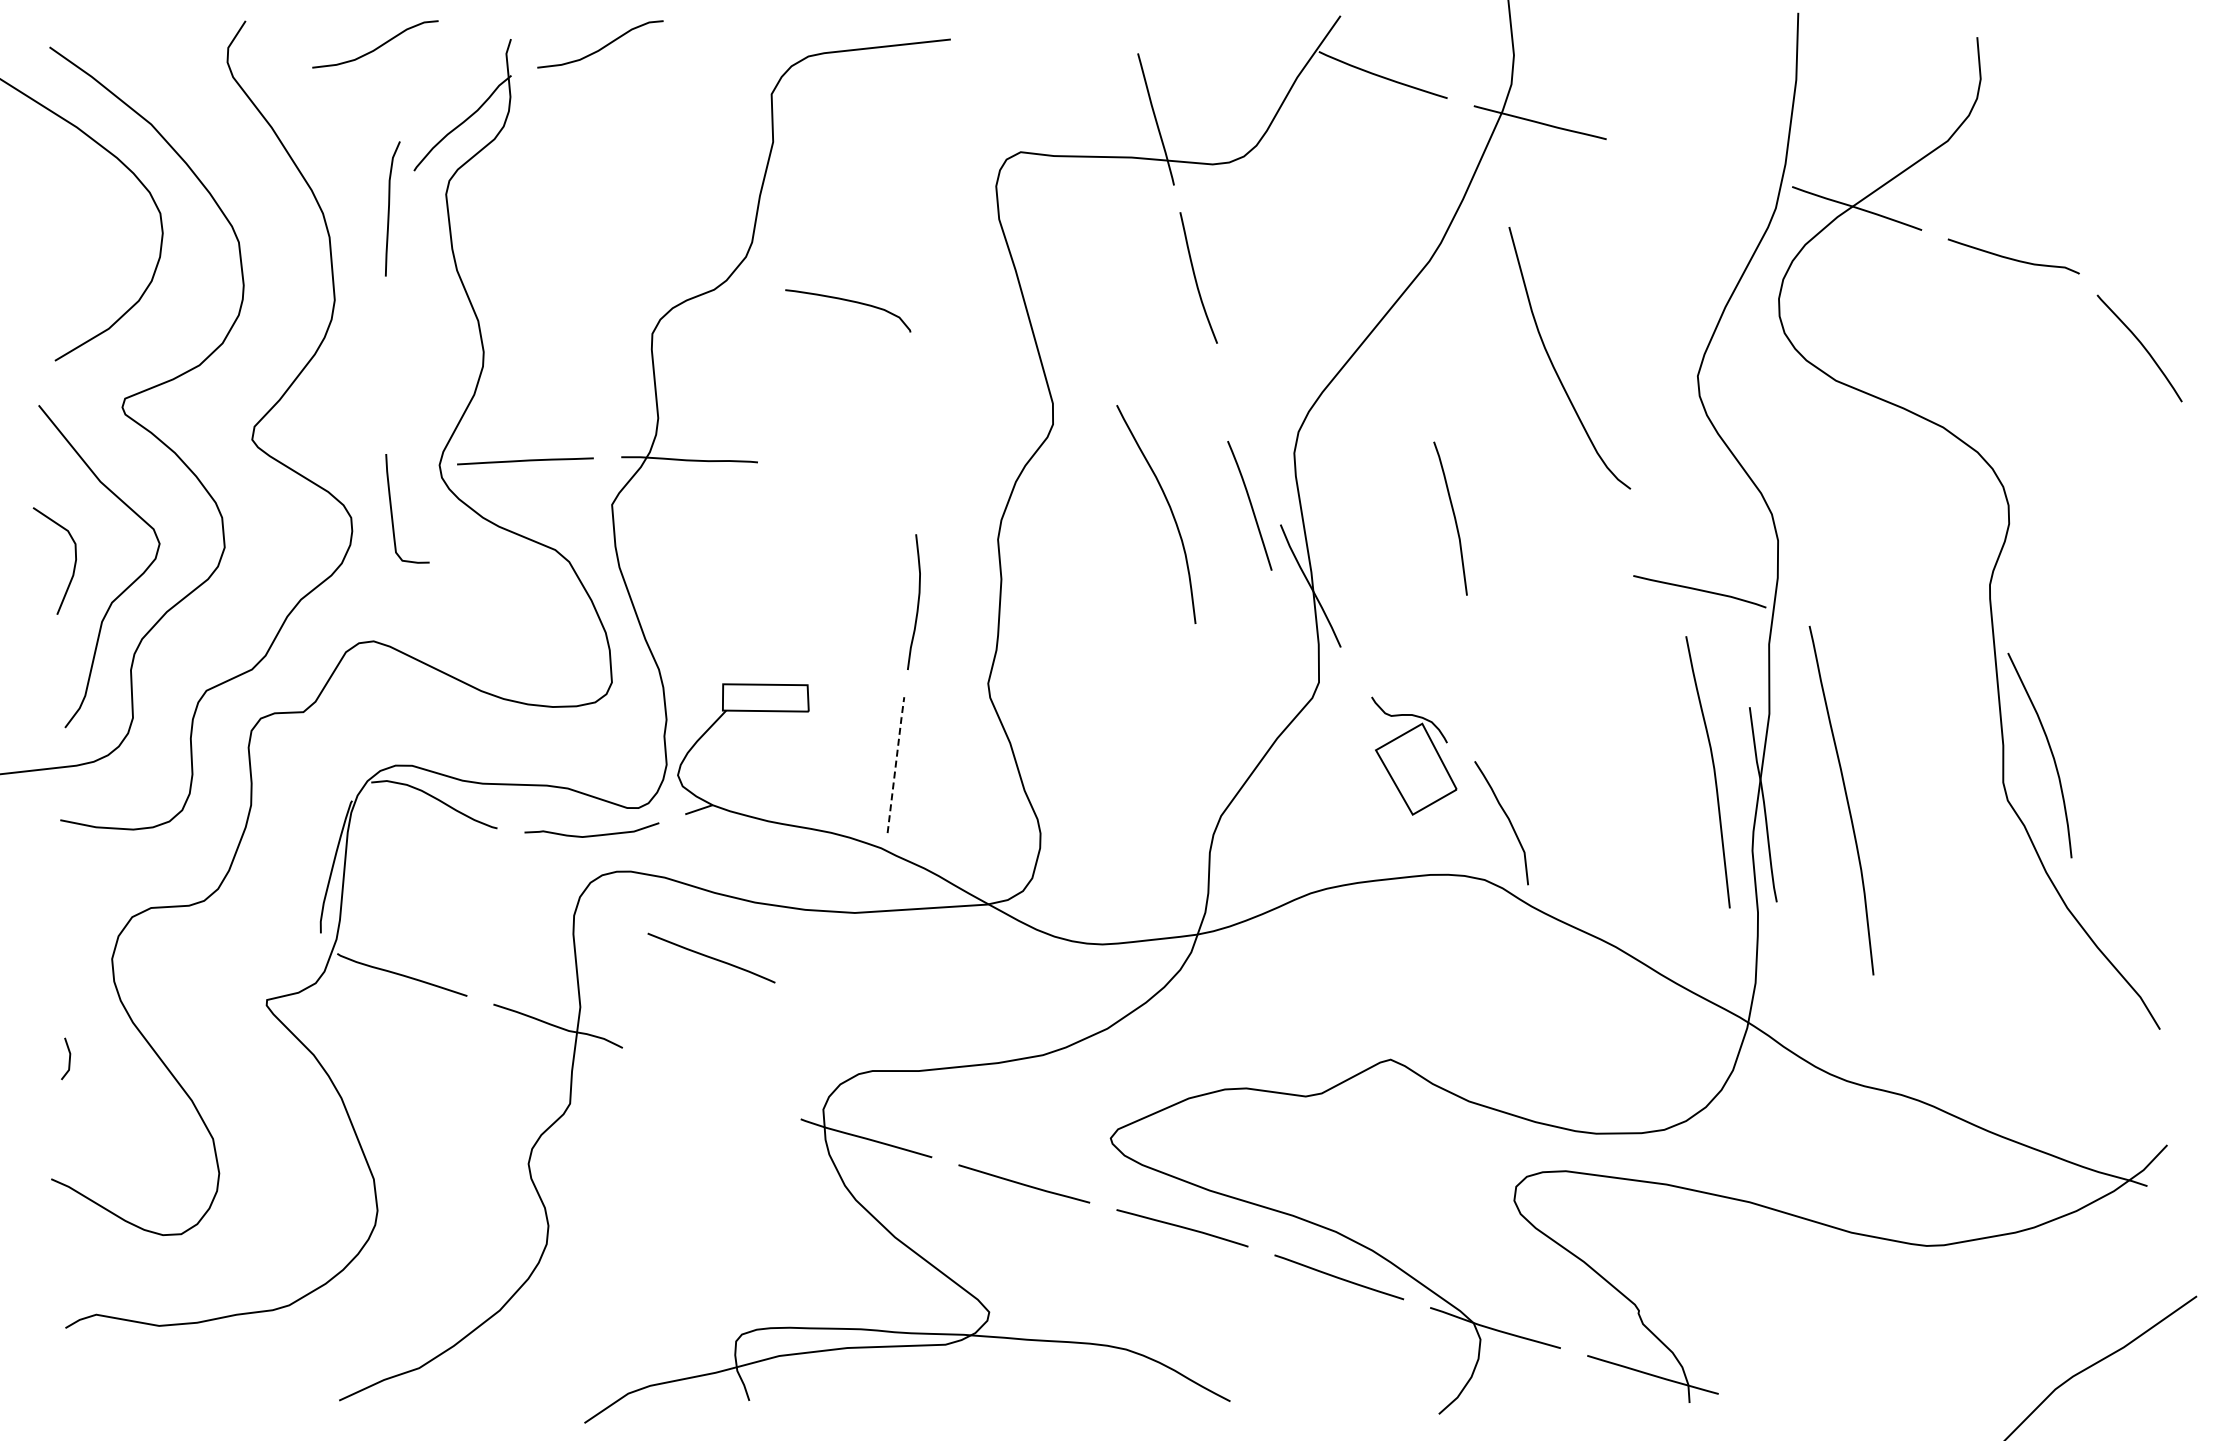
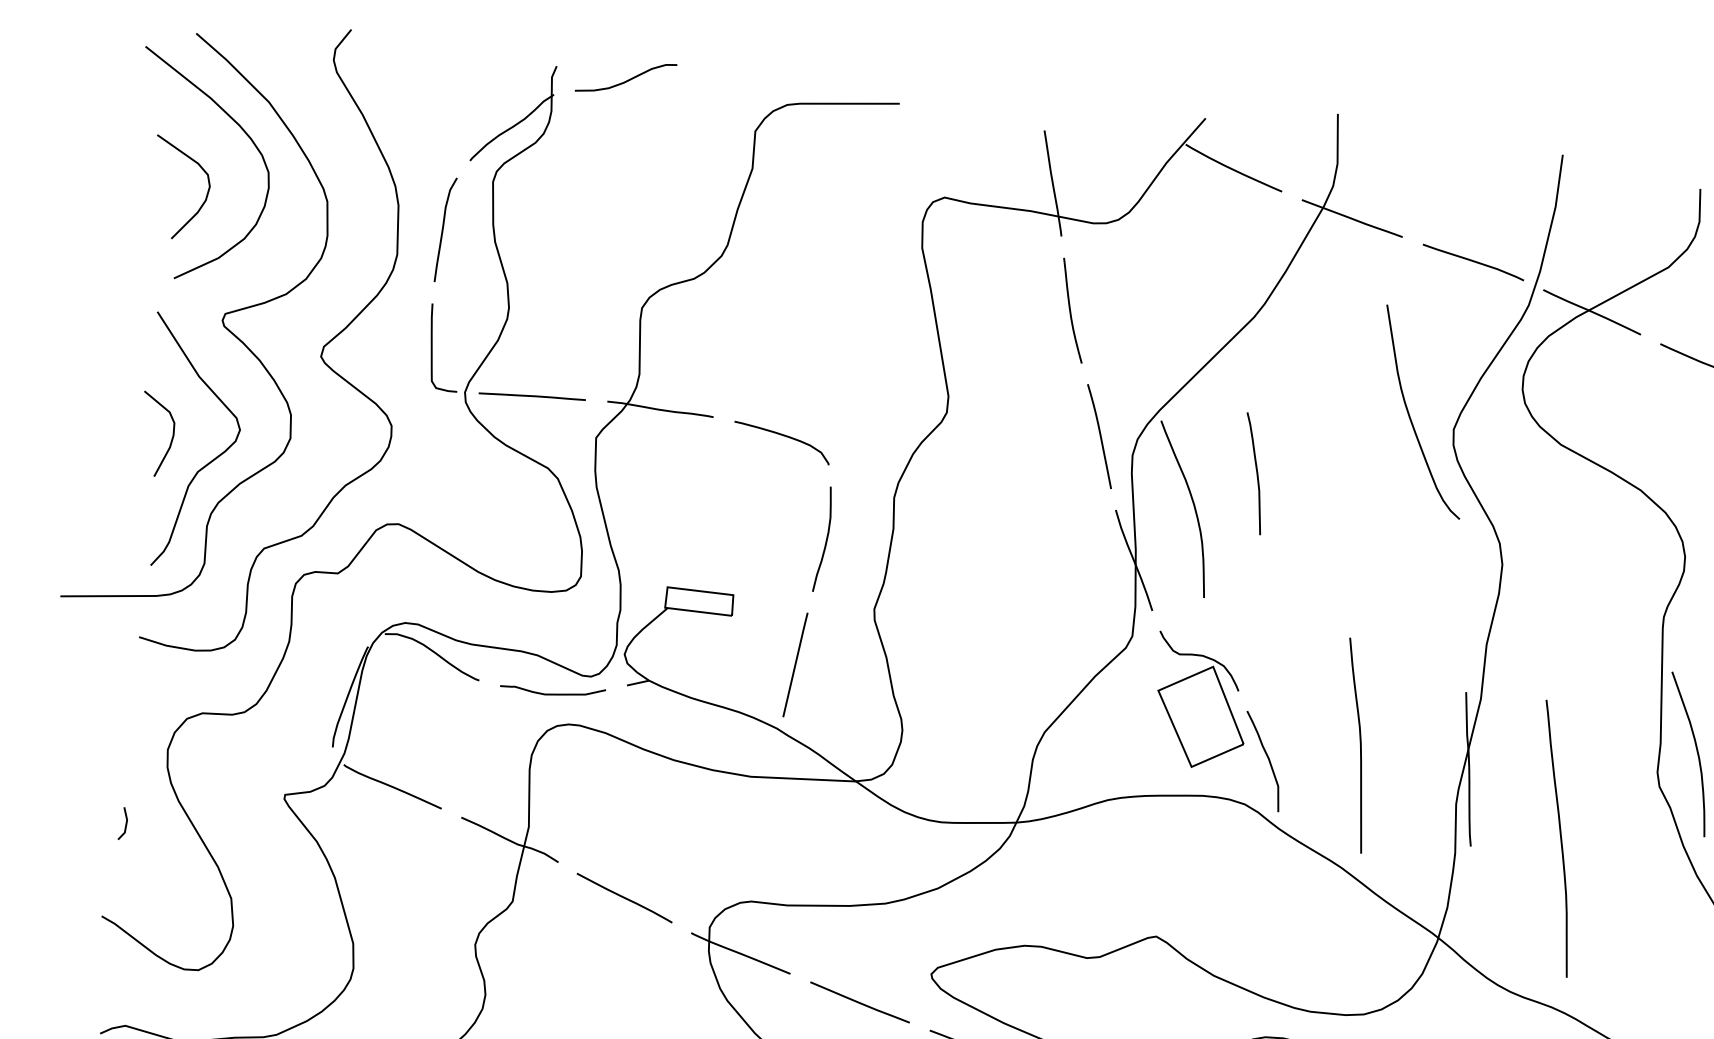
curve: (376, 47) -> (451, 61), removed
curve: (389, 208) -> (443, 229), moved
curve: (84, 251) -> (206, 195), added
curve: (851, 302) -> (785, 436), moved
curve: (1554, 366) -> (1410, 417), moved
curve: (1250, 505) -> (1100, 436), moved
curve: (1169, 508) -> (1193, 505), moved
curve: (392, 509) -> (432, 347), moved
curve: (1453, 516) -> (1256, 472), moved
curve: (1699, 590) -> (1473, 261), moved
part: (1414, 755) -> (1200, 701), size x1.43
line: (895, 763) -> (795, 663), dashed -> solid
curve: (1713, 772) -> (1359, 746), moved
curve: (1846, 800) -> (1560, 839), moved
curve: (711, 957) -> (624, 897), moved

